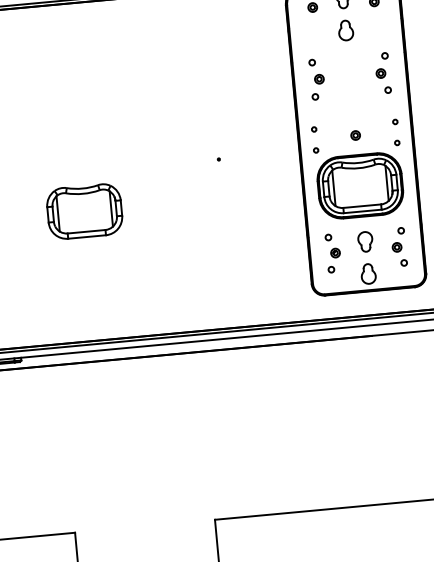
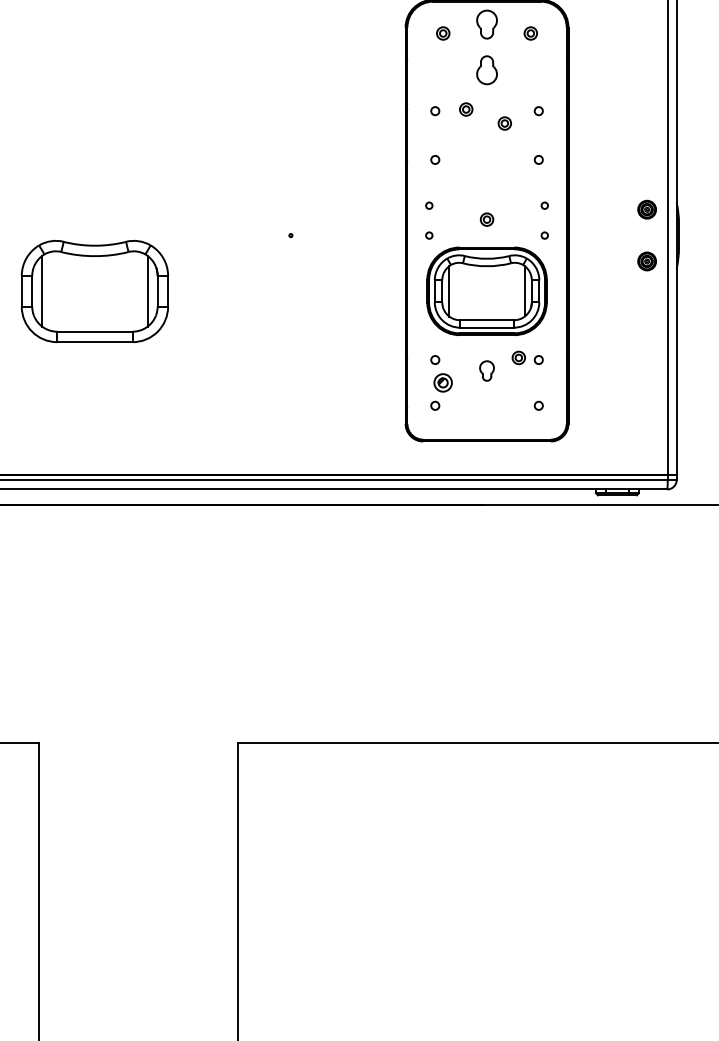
part: (380, 73) -> (504, 123), moved
part: (319, 79) -> (466, 109), moved
part: (84, 211) -> (94, 291), size x1.4
part: (365, 241) -> (486, 370), size x0.7
part: (396, 247) -> (518, 357), moved
part: (335, 252) -> (443, 382), size x1.4
part: (368, 273) -> (486, 416), removed

